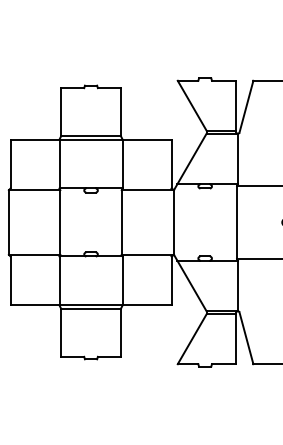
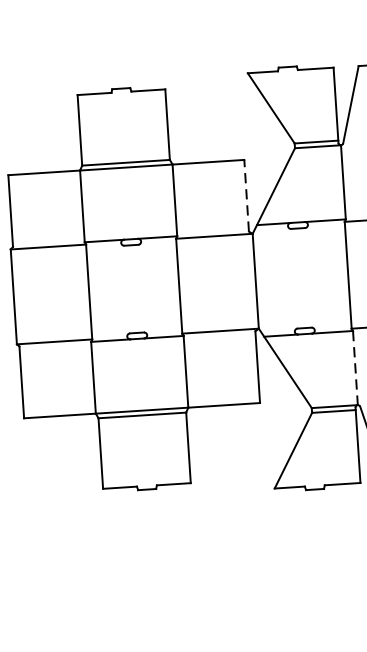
line: (171, 163) -> (246, 195), solid -> dashed
line: (237, 286) -> (354, 369), solid -> dashed

